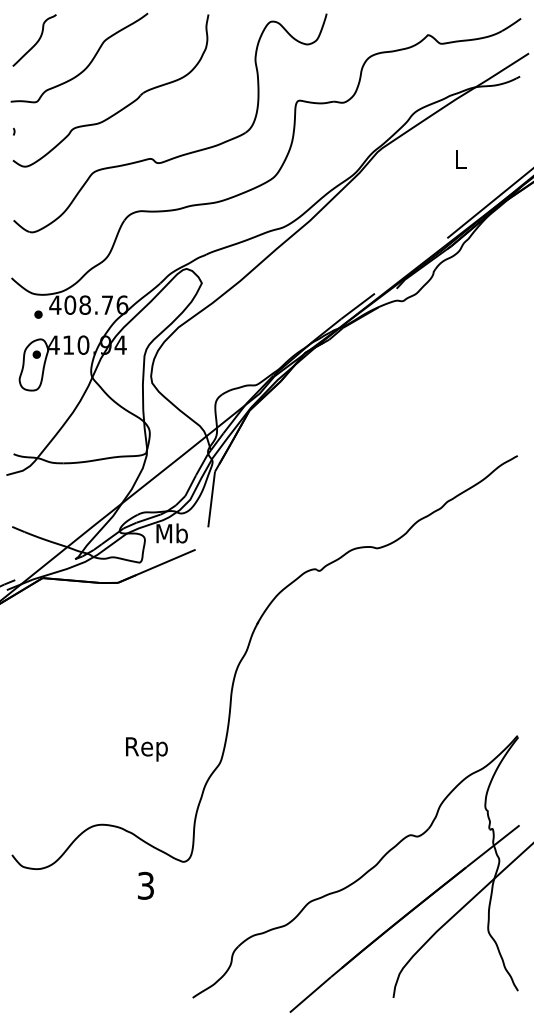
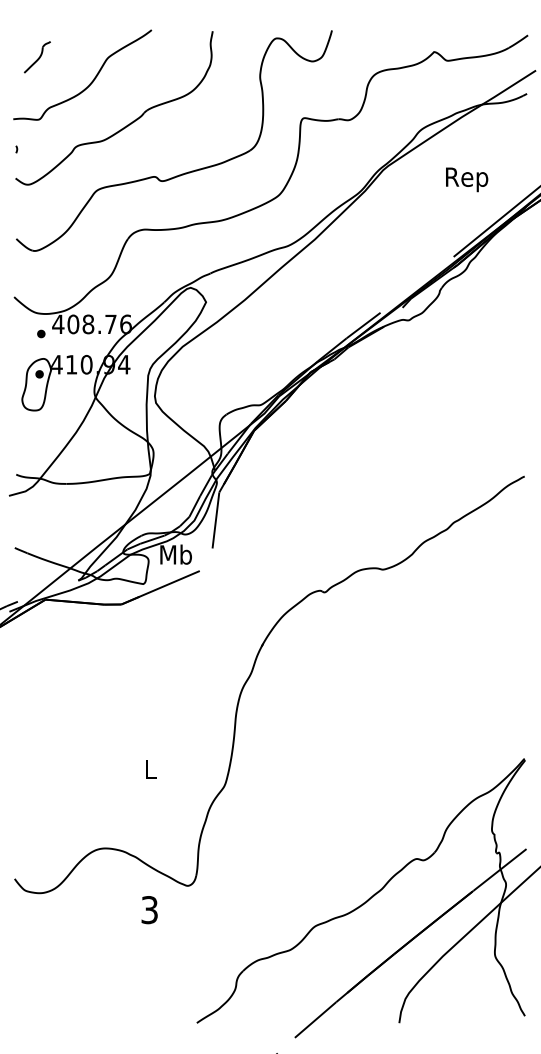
part: (34, 39) -> (37, 56), size x0.6
text: (461, 161) -> (467, 179), L -> Rep
text: (146, 749) -> (150, 772), Rep -> L

